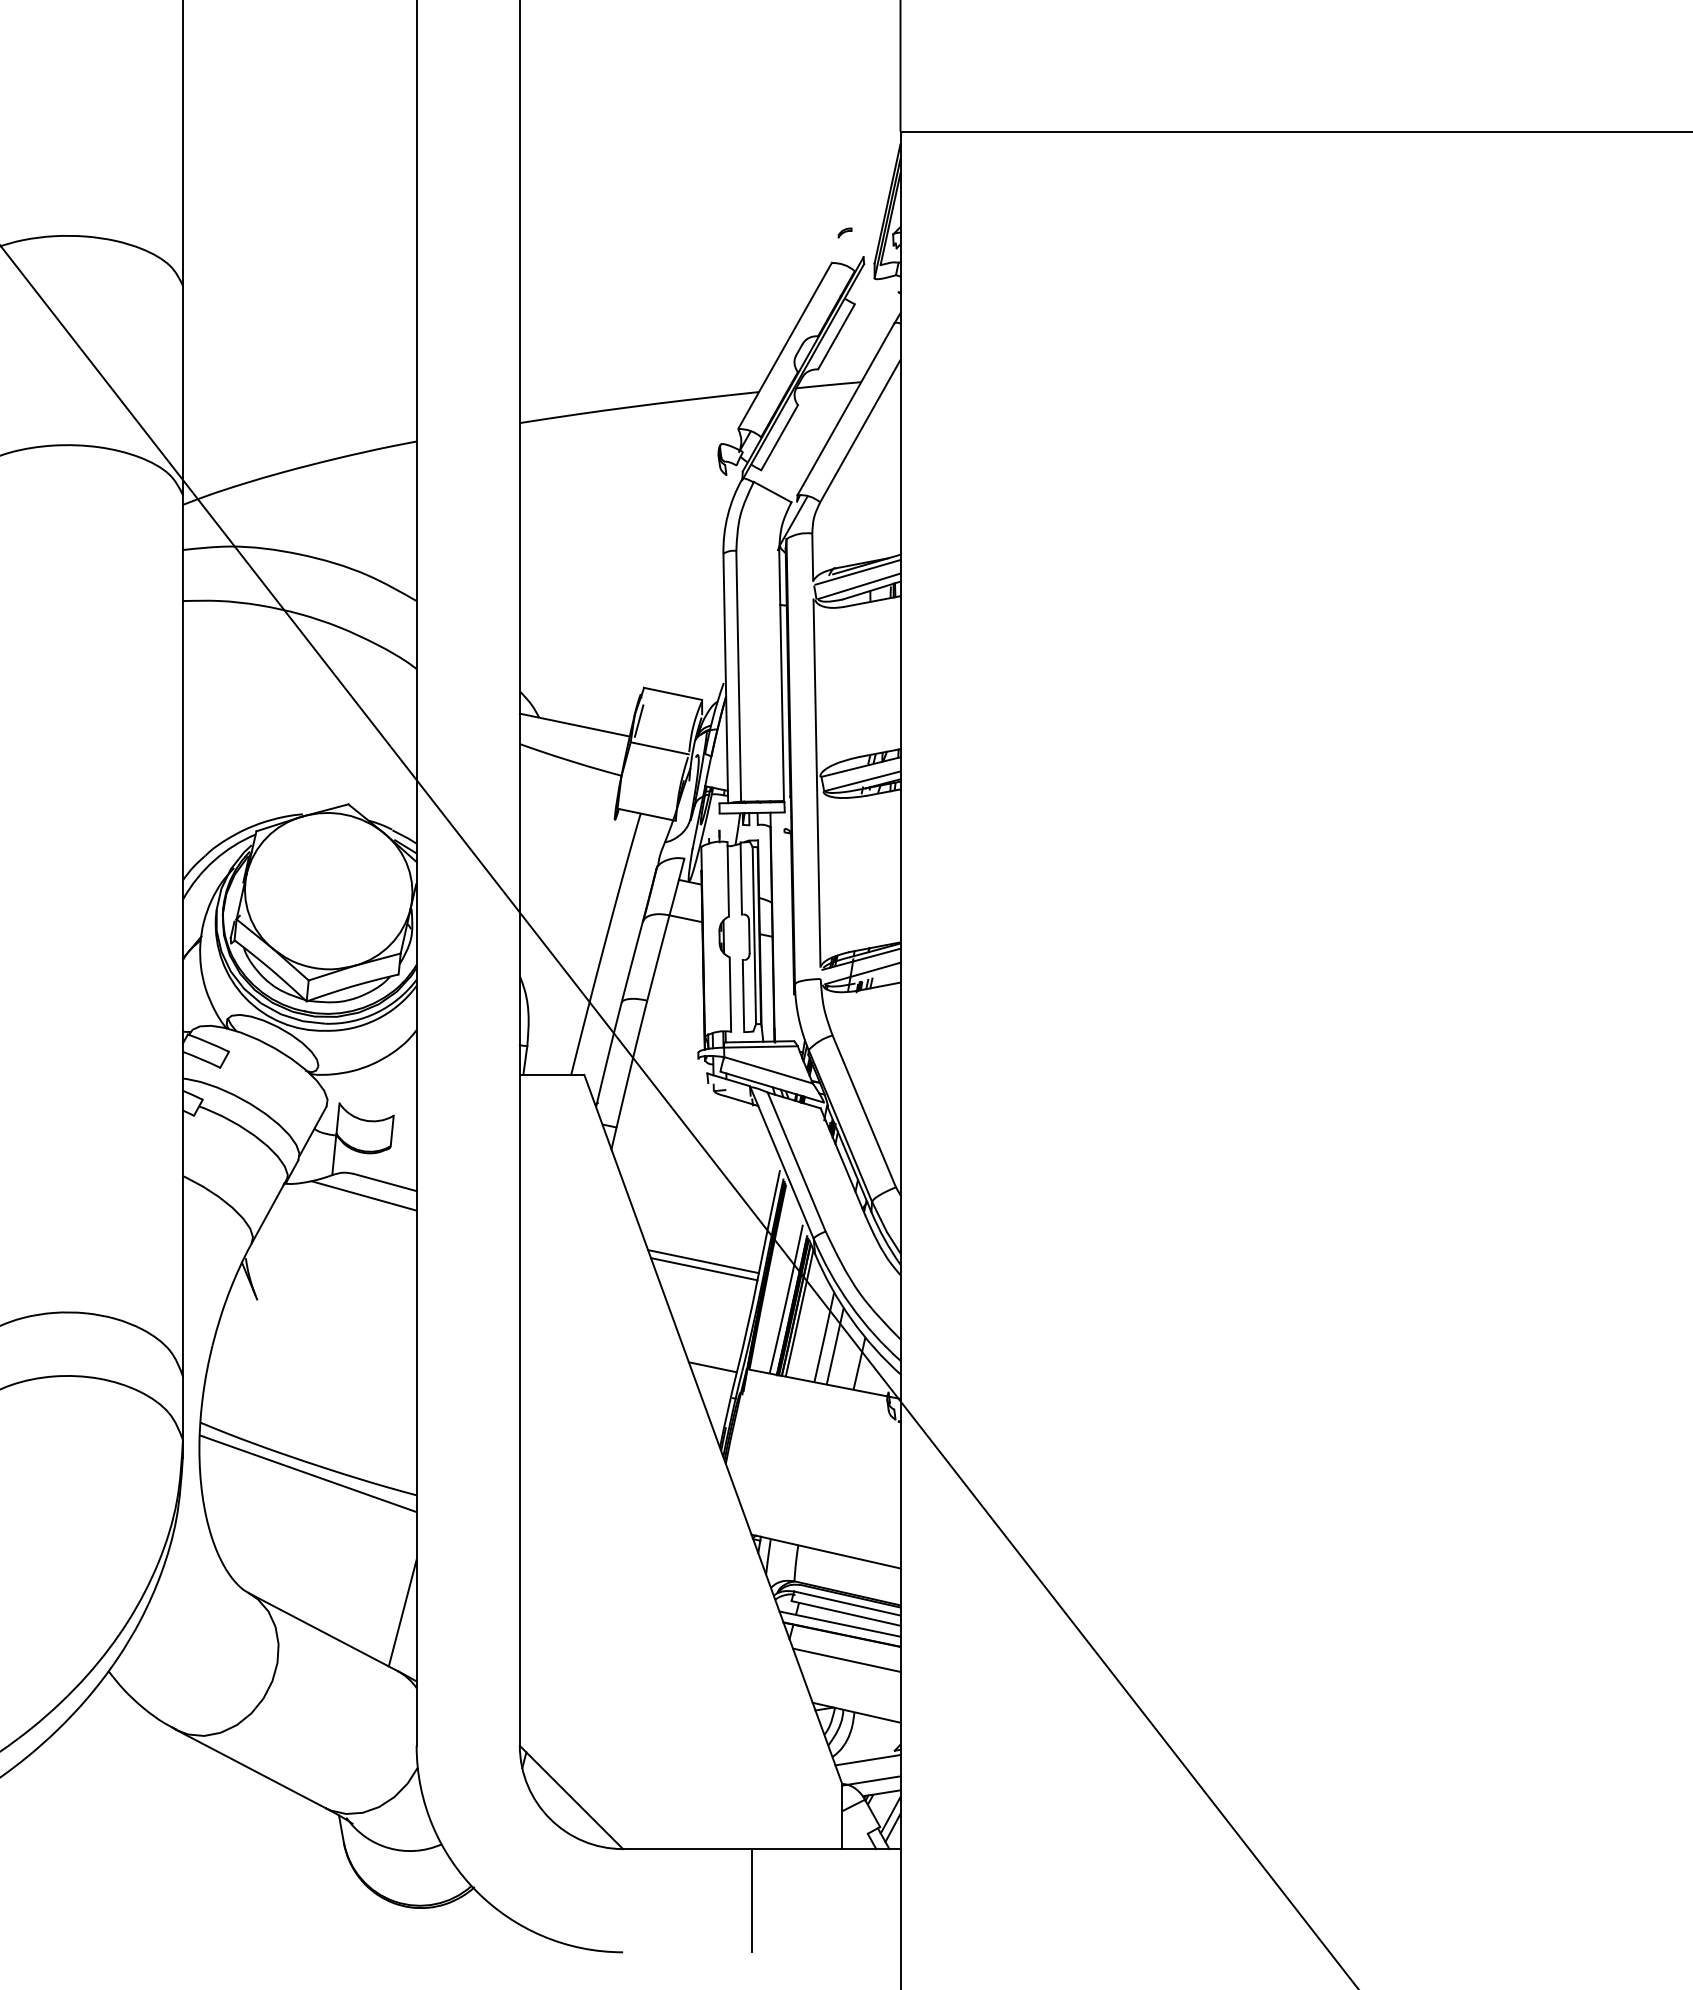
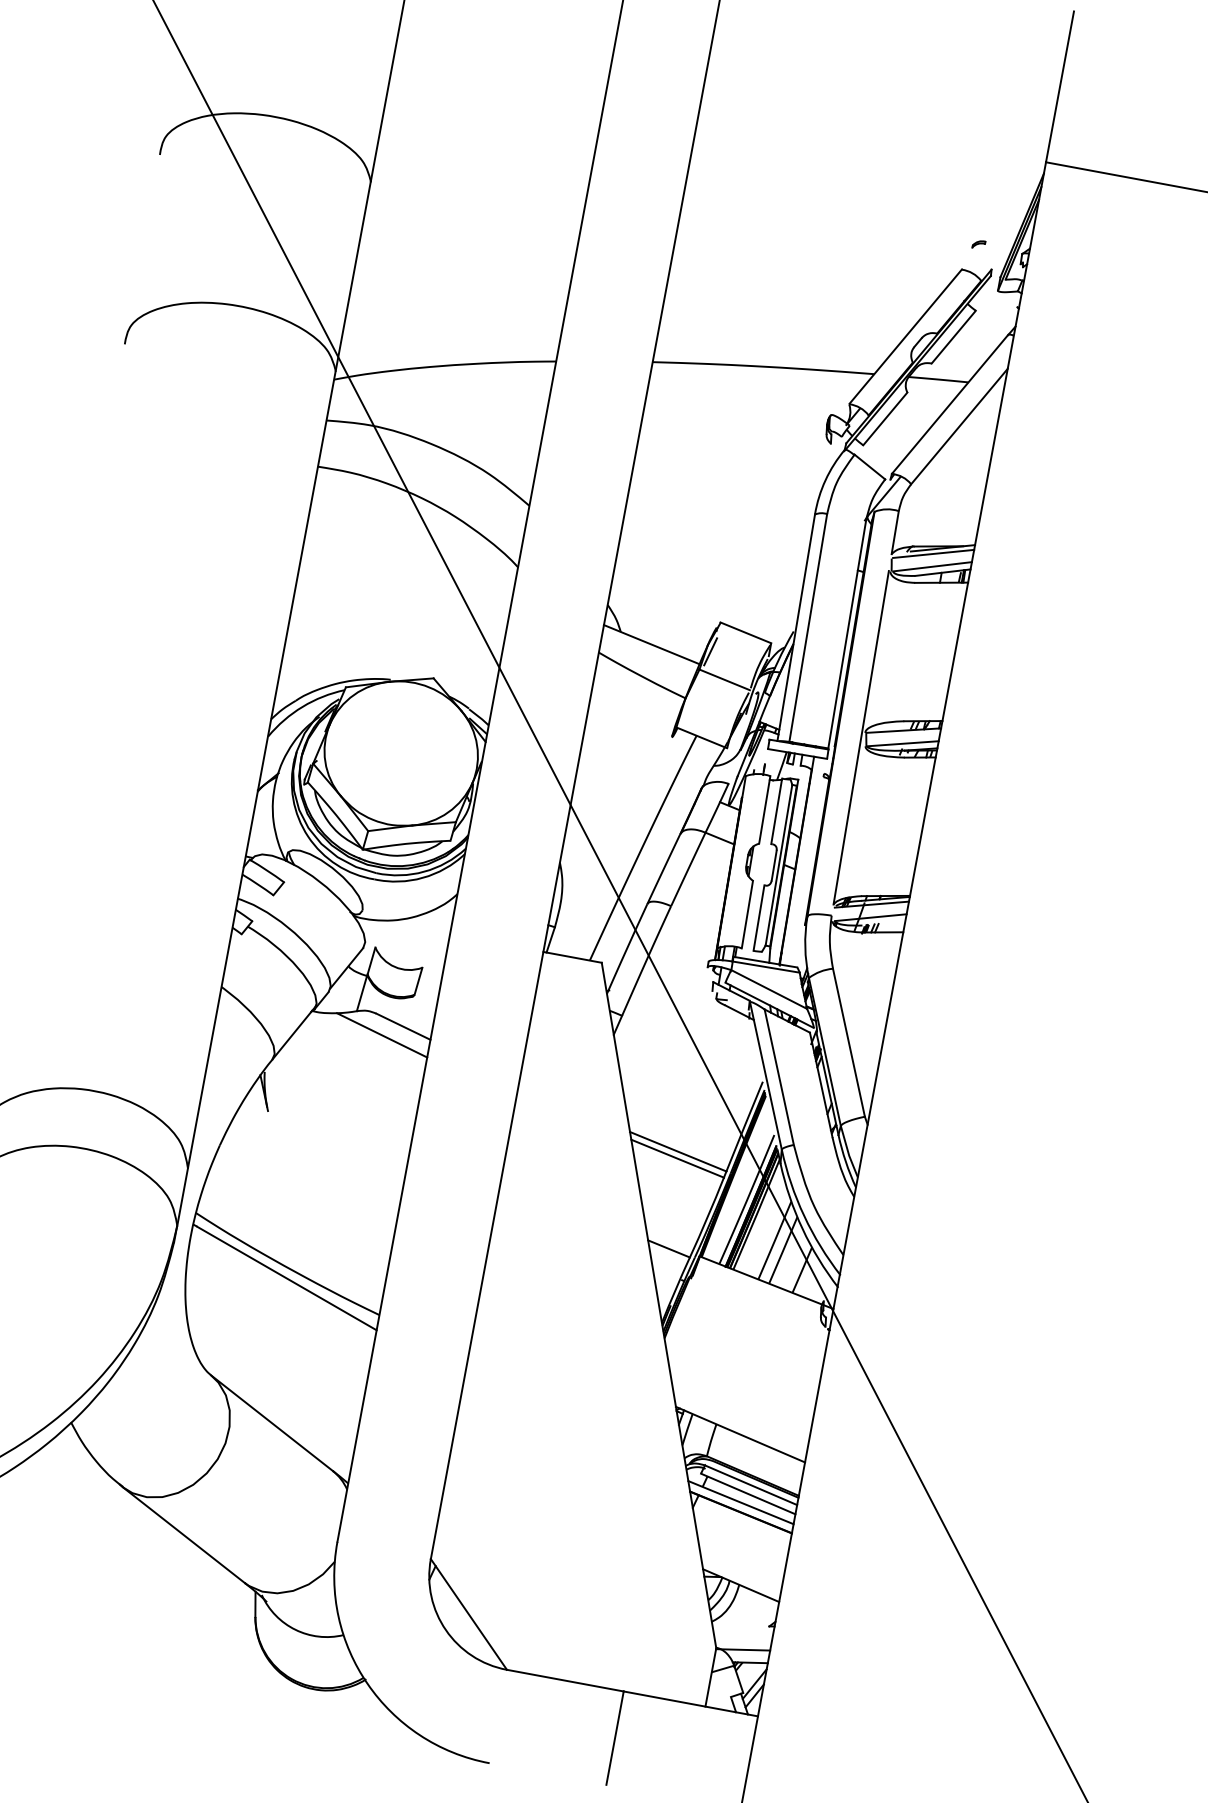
line: (402, 1612) -> (347, 1418), removed
line: (846, 1659) -> (740, 1535), removed
line: (867, 1760) -> (742, 1630), removed

